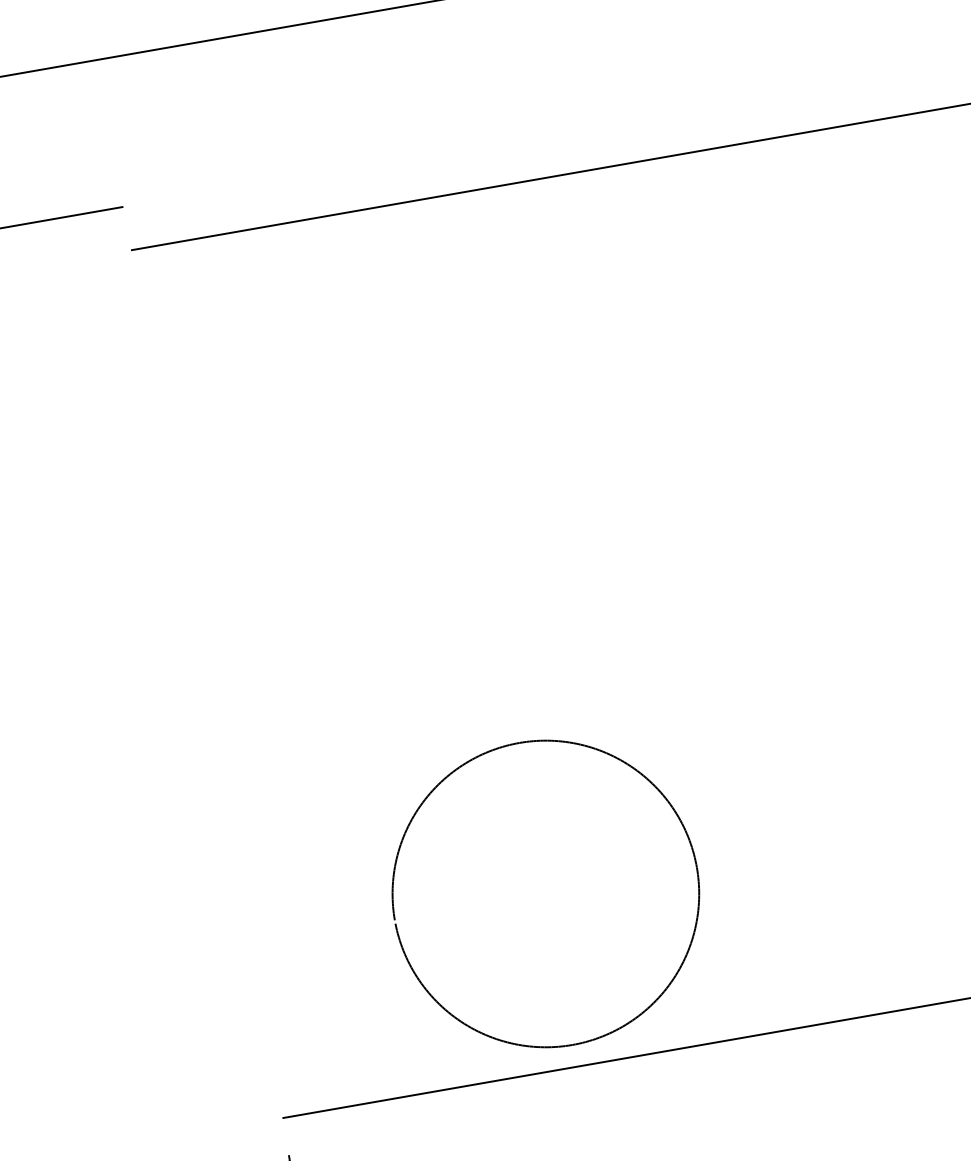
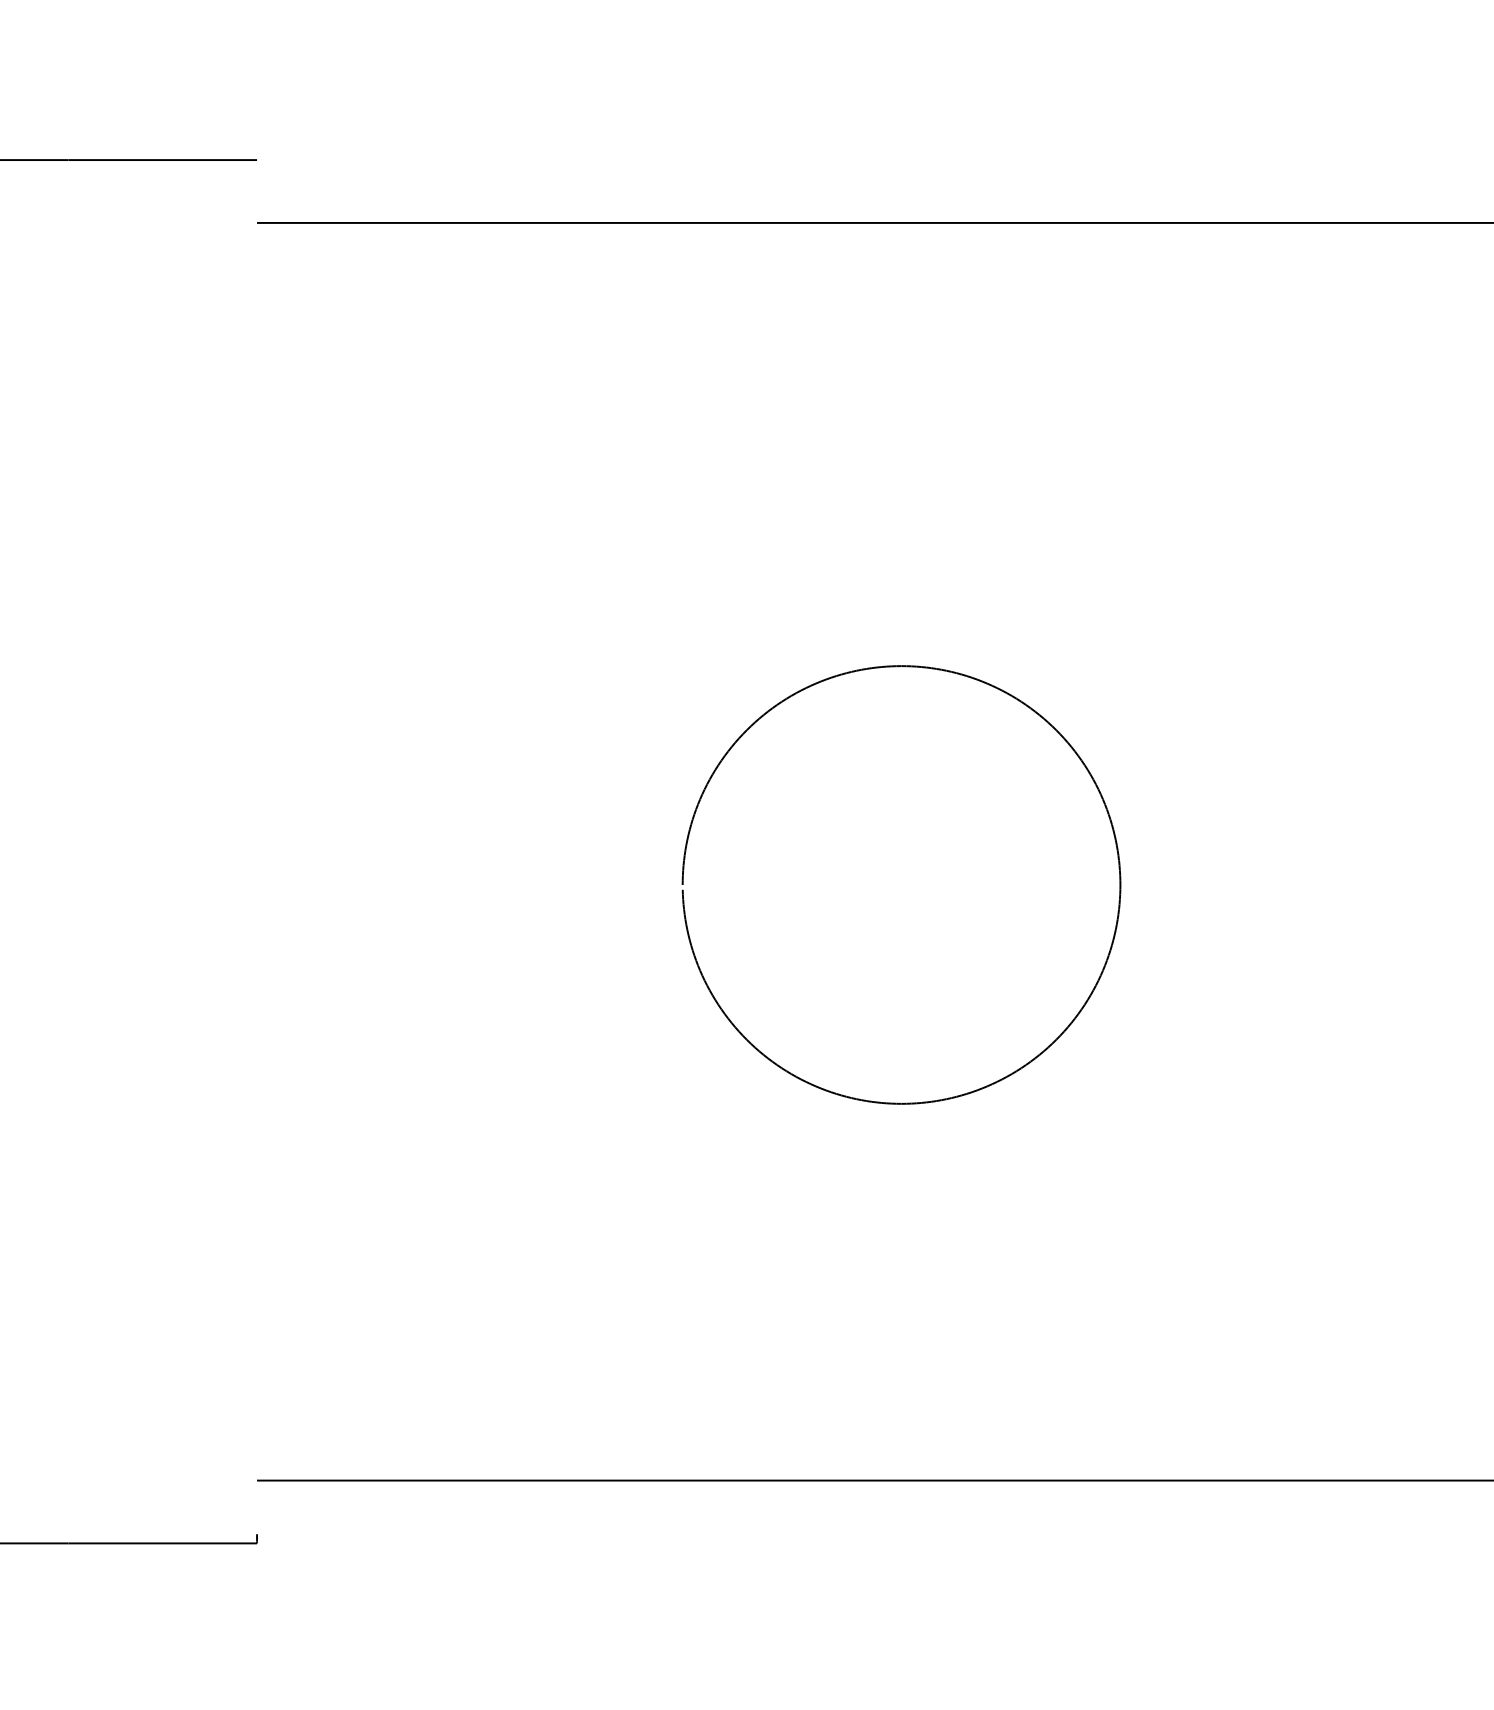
part: (516, 744) -> (897, 667), moved

